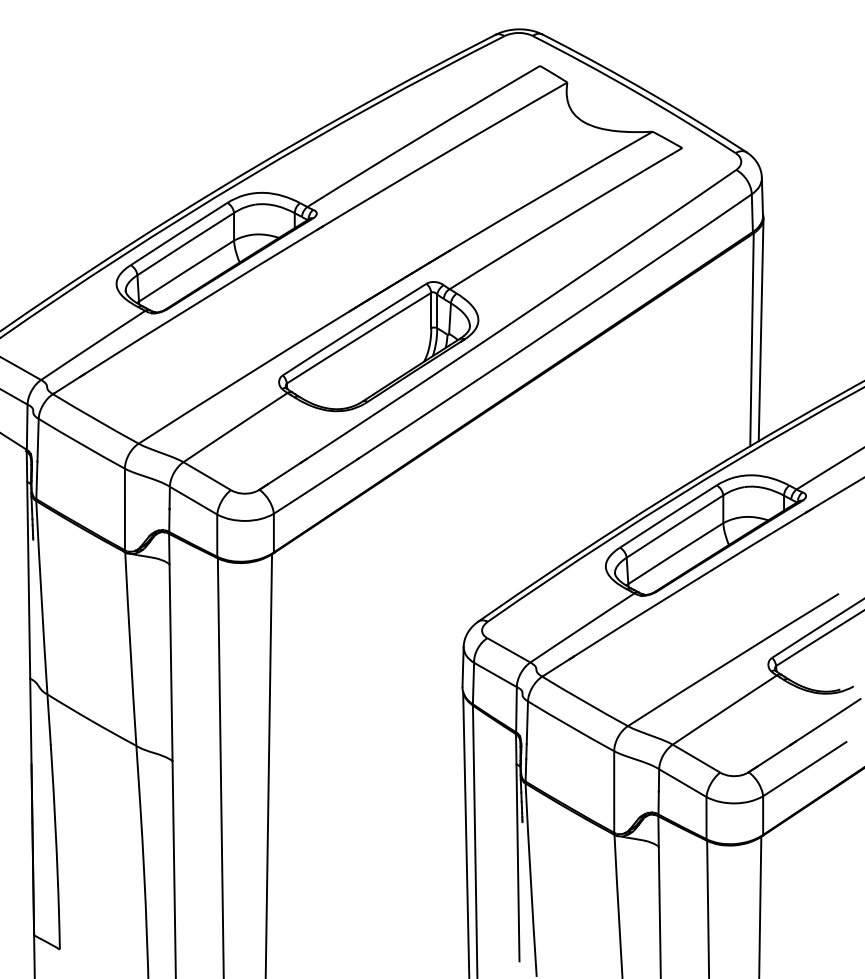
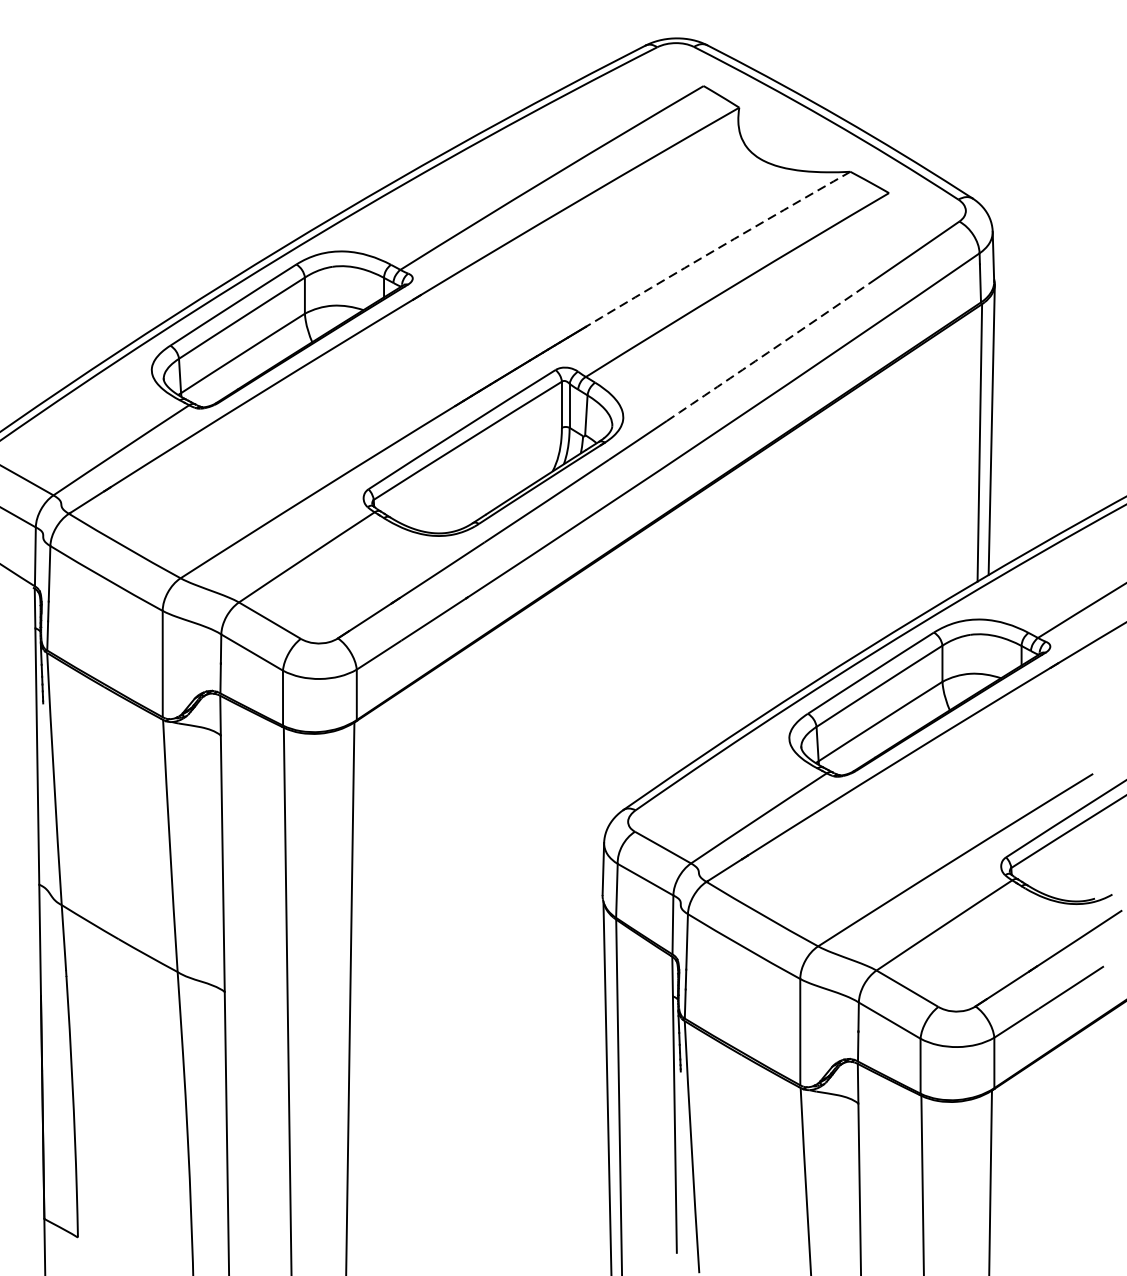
arc: (550, 190) -> (717, 248), solid -> dashed
arc: (589, 270) -> (768, 352), solid -> dashed

